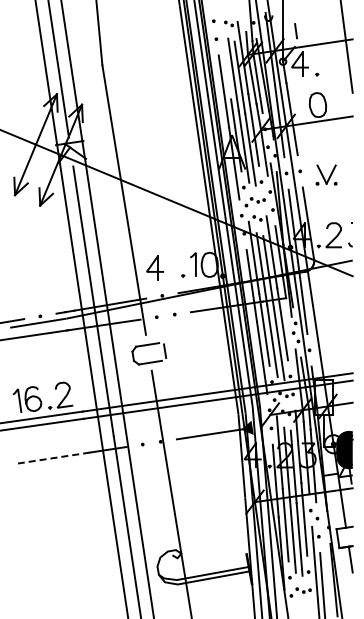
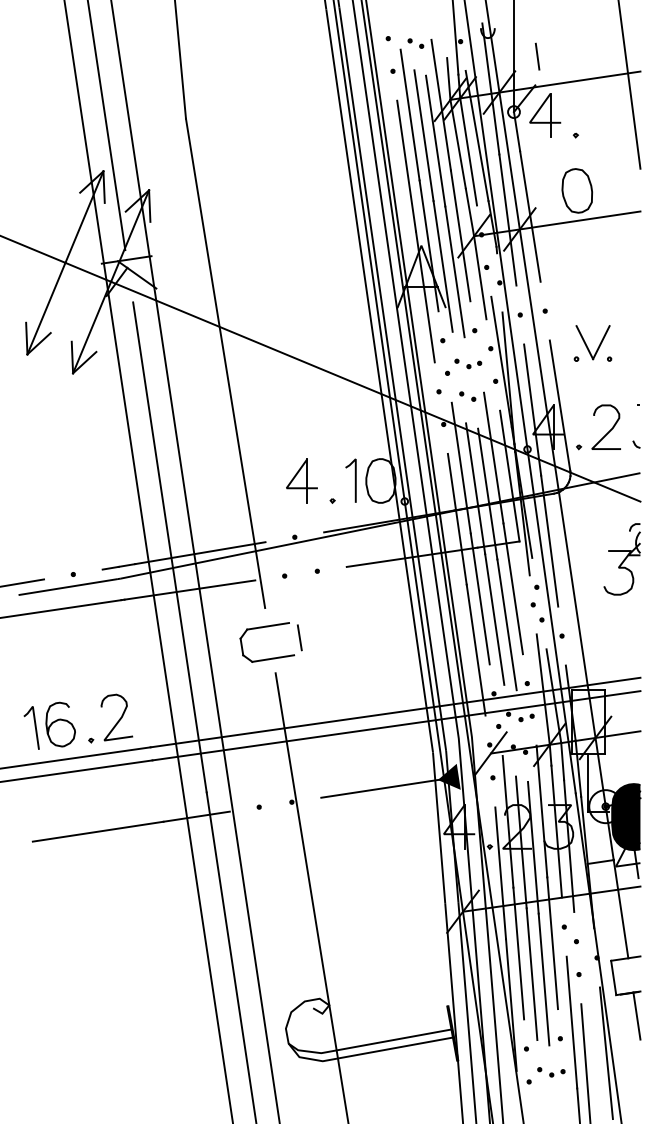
line: (225, 63) -> (409, 115), added
part: (326, 174) -> (592, 342), moved
part: (154, 267) -> (300, 480), moved
part: (342, 307) -> (621, 558), added
line: (53, 458) -> (97, 832), dashed -> solid

